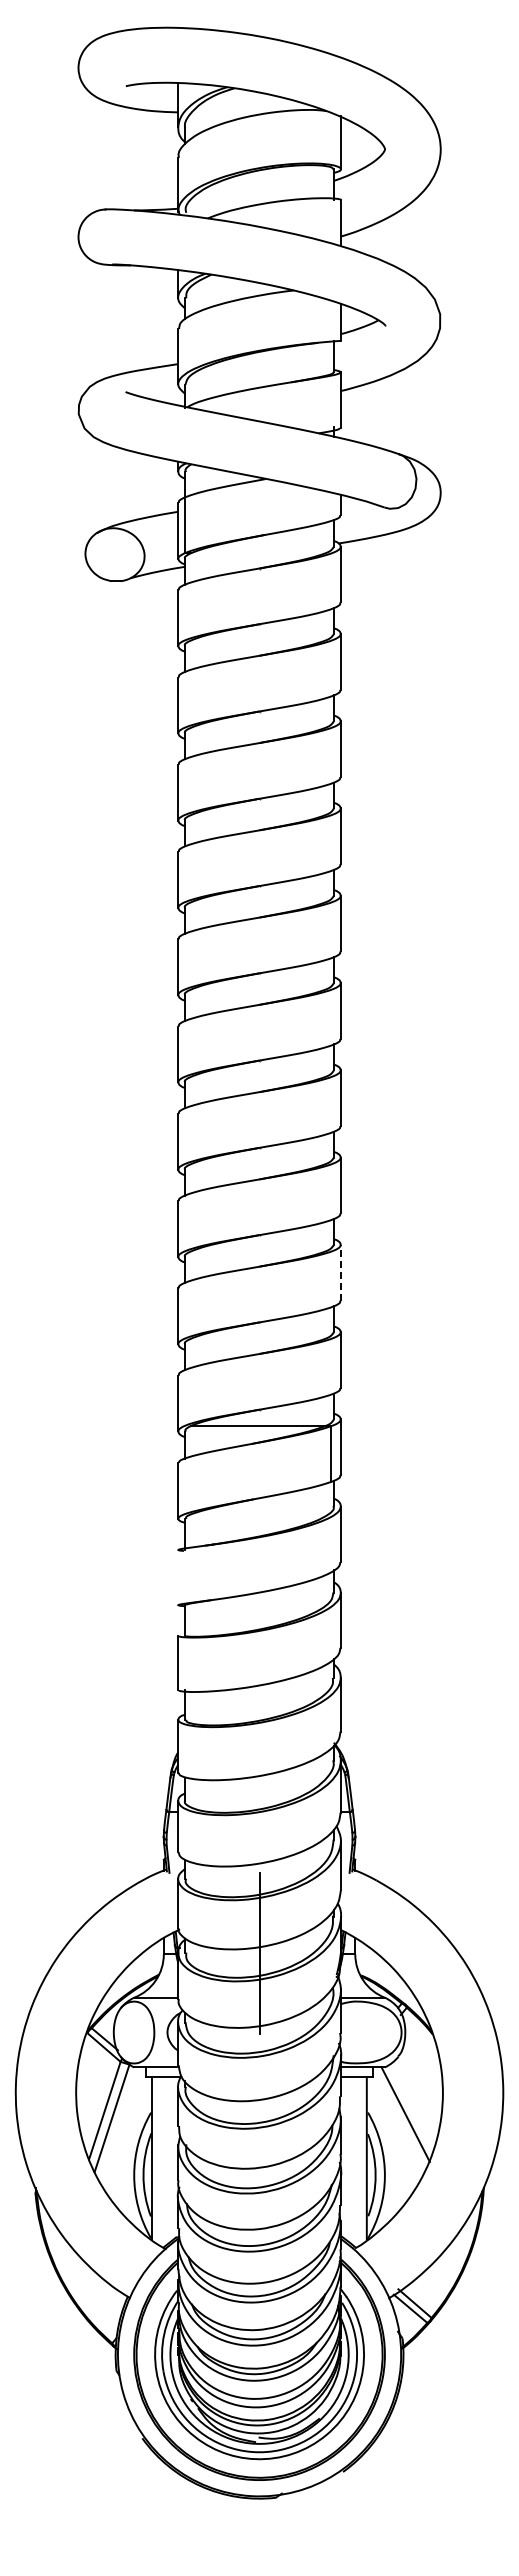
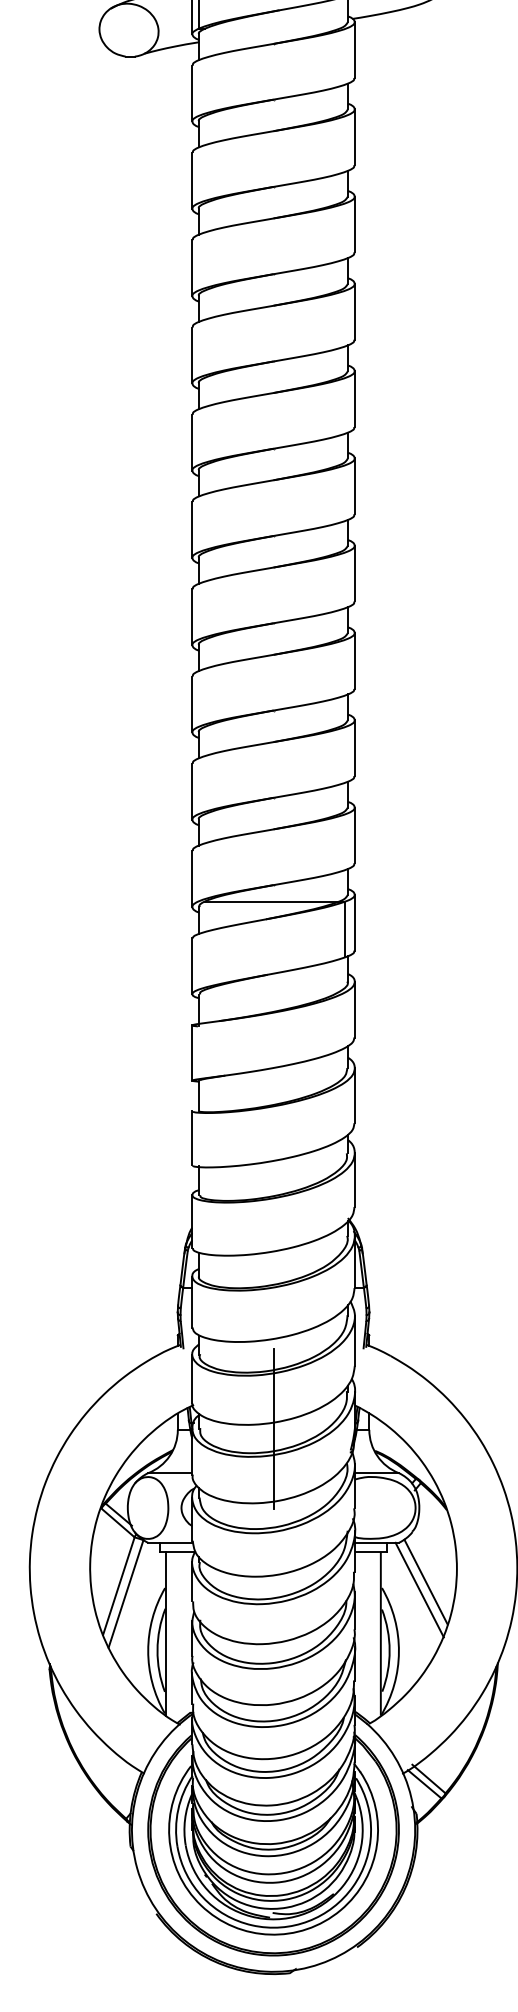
line: (340, 1272) -> (354, 747), dashed -> solid
line: (178, 1577) -> (192, 1052), added
line: (411, 2106) -> (425, 1581), added

